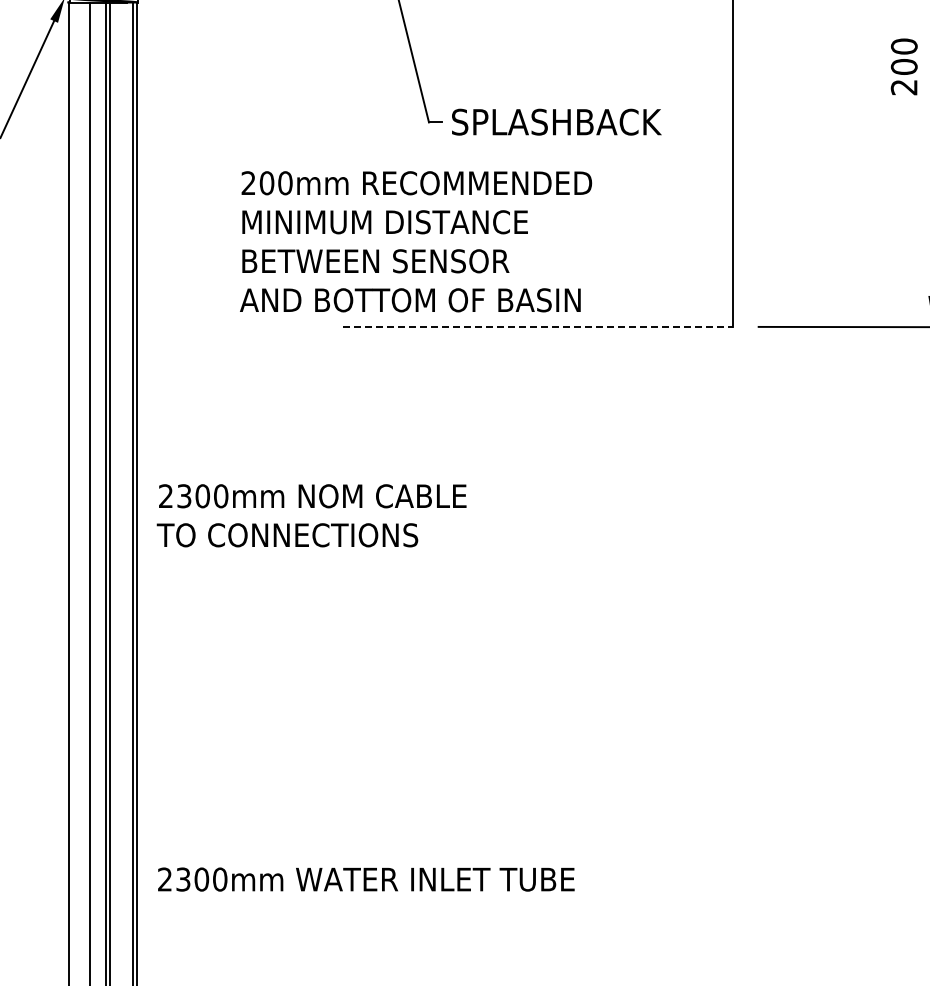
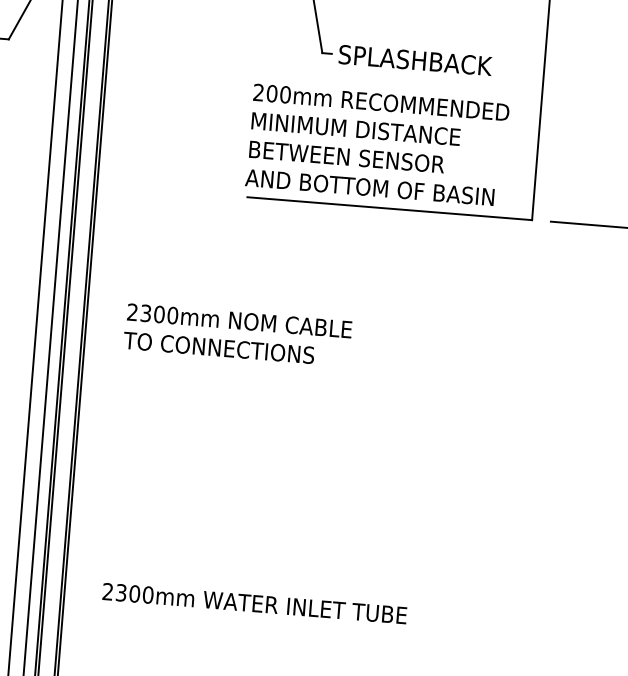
text: (416, 241) -> (377, 145), moved
line: (538, 326) -> (390, 208), dashed -> solid
text: (311, 515) -> (237, 334), moved
text: (366, 879) -> (254, 603), moved

